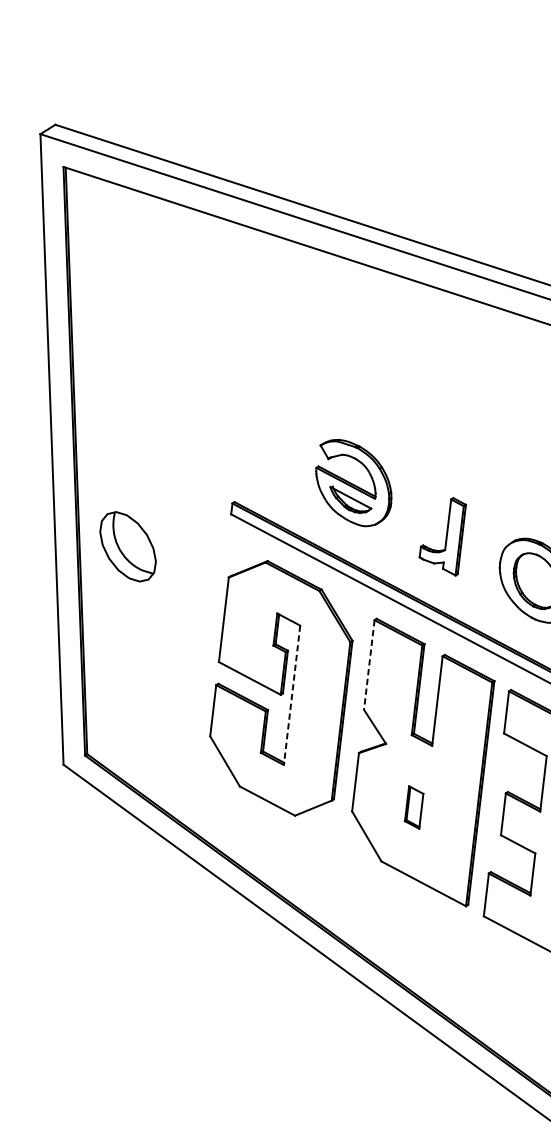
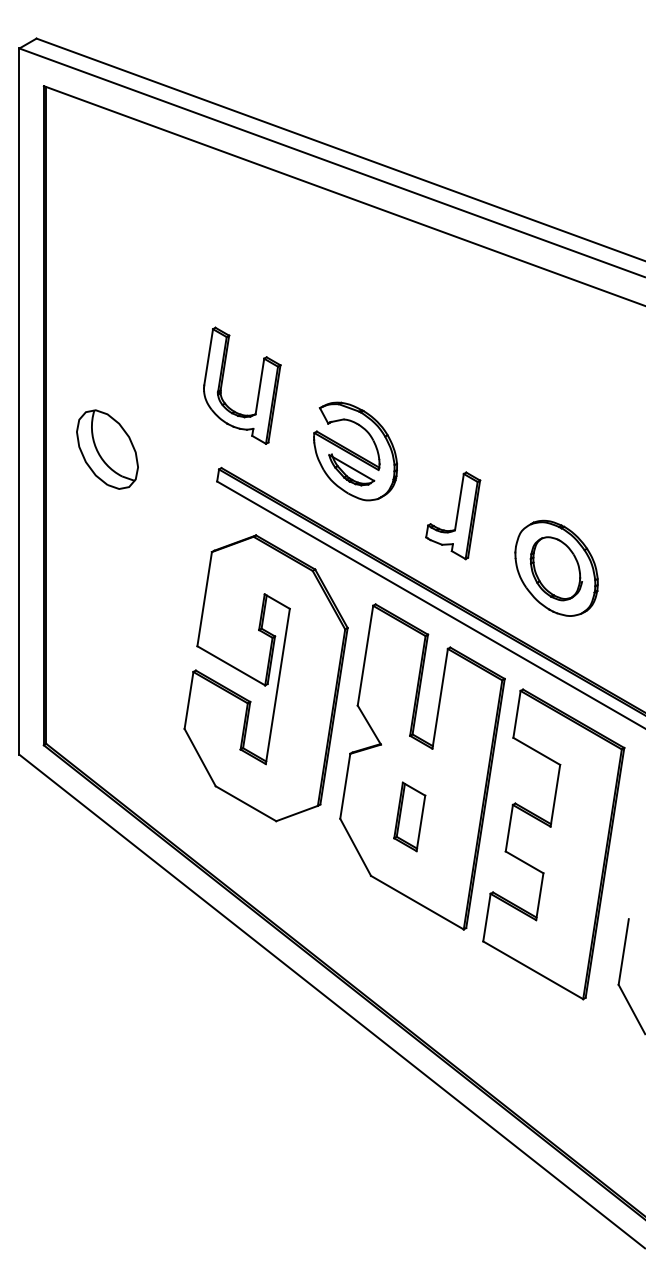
part: (265, 429) -> (258, 387), added
part: (128, 546) -> (107, 449), moved
line: (369, 665) -> (365, 656), dashed -> solid
line: (291, 695) -> (277, 686), dashed -> solid
part: (413, 807) -> (409, 816), size x1.43

